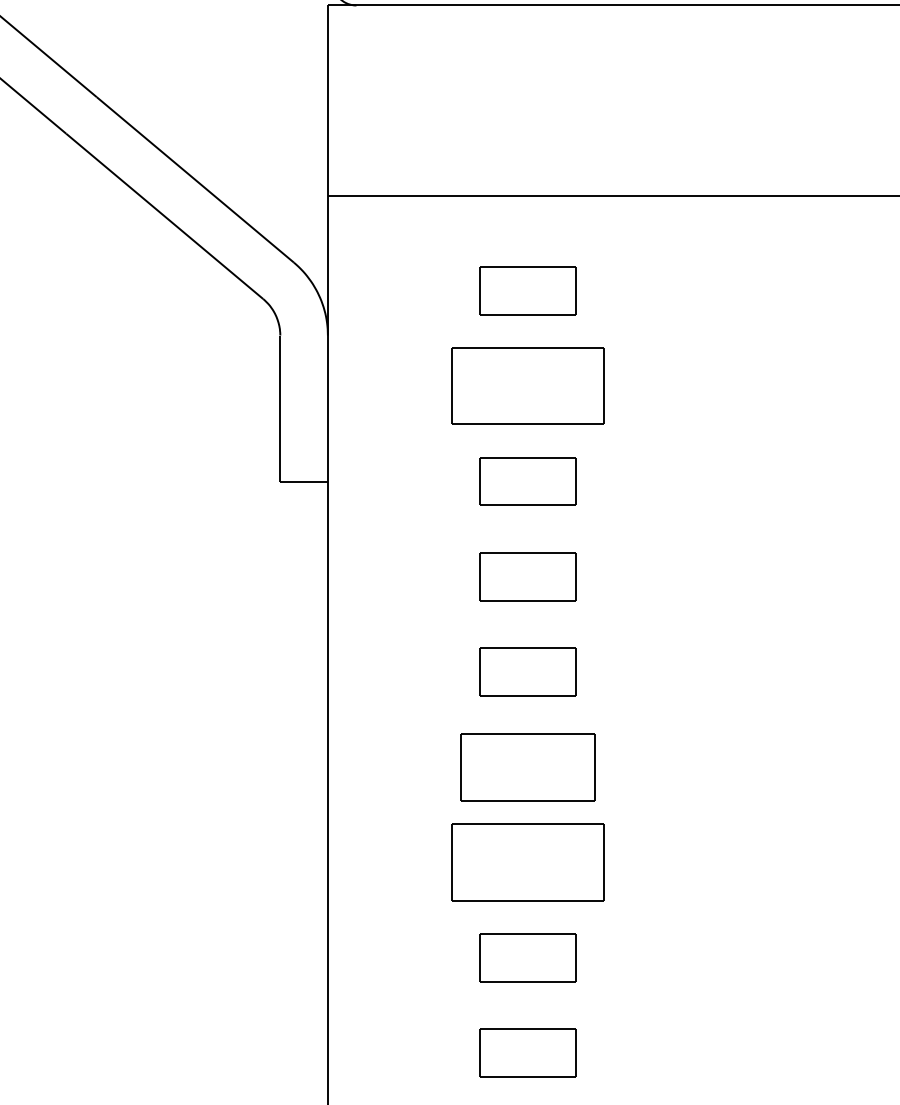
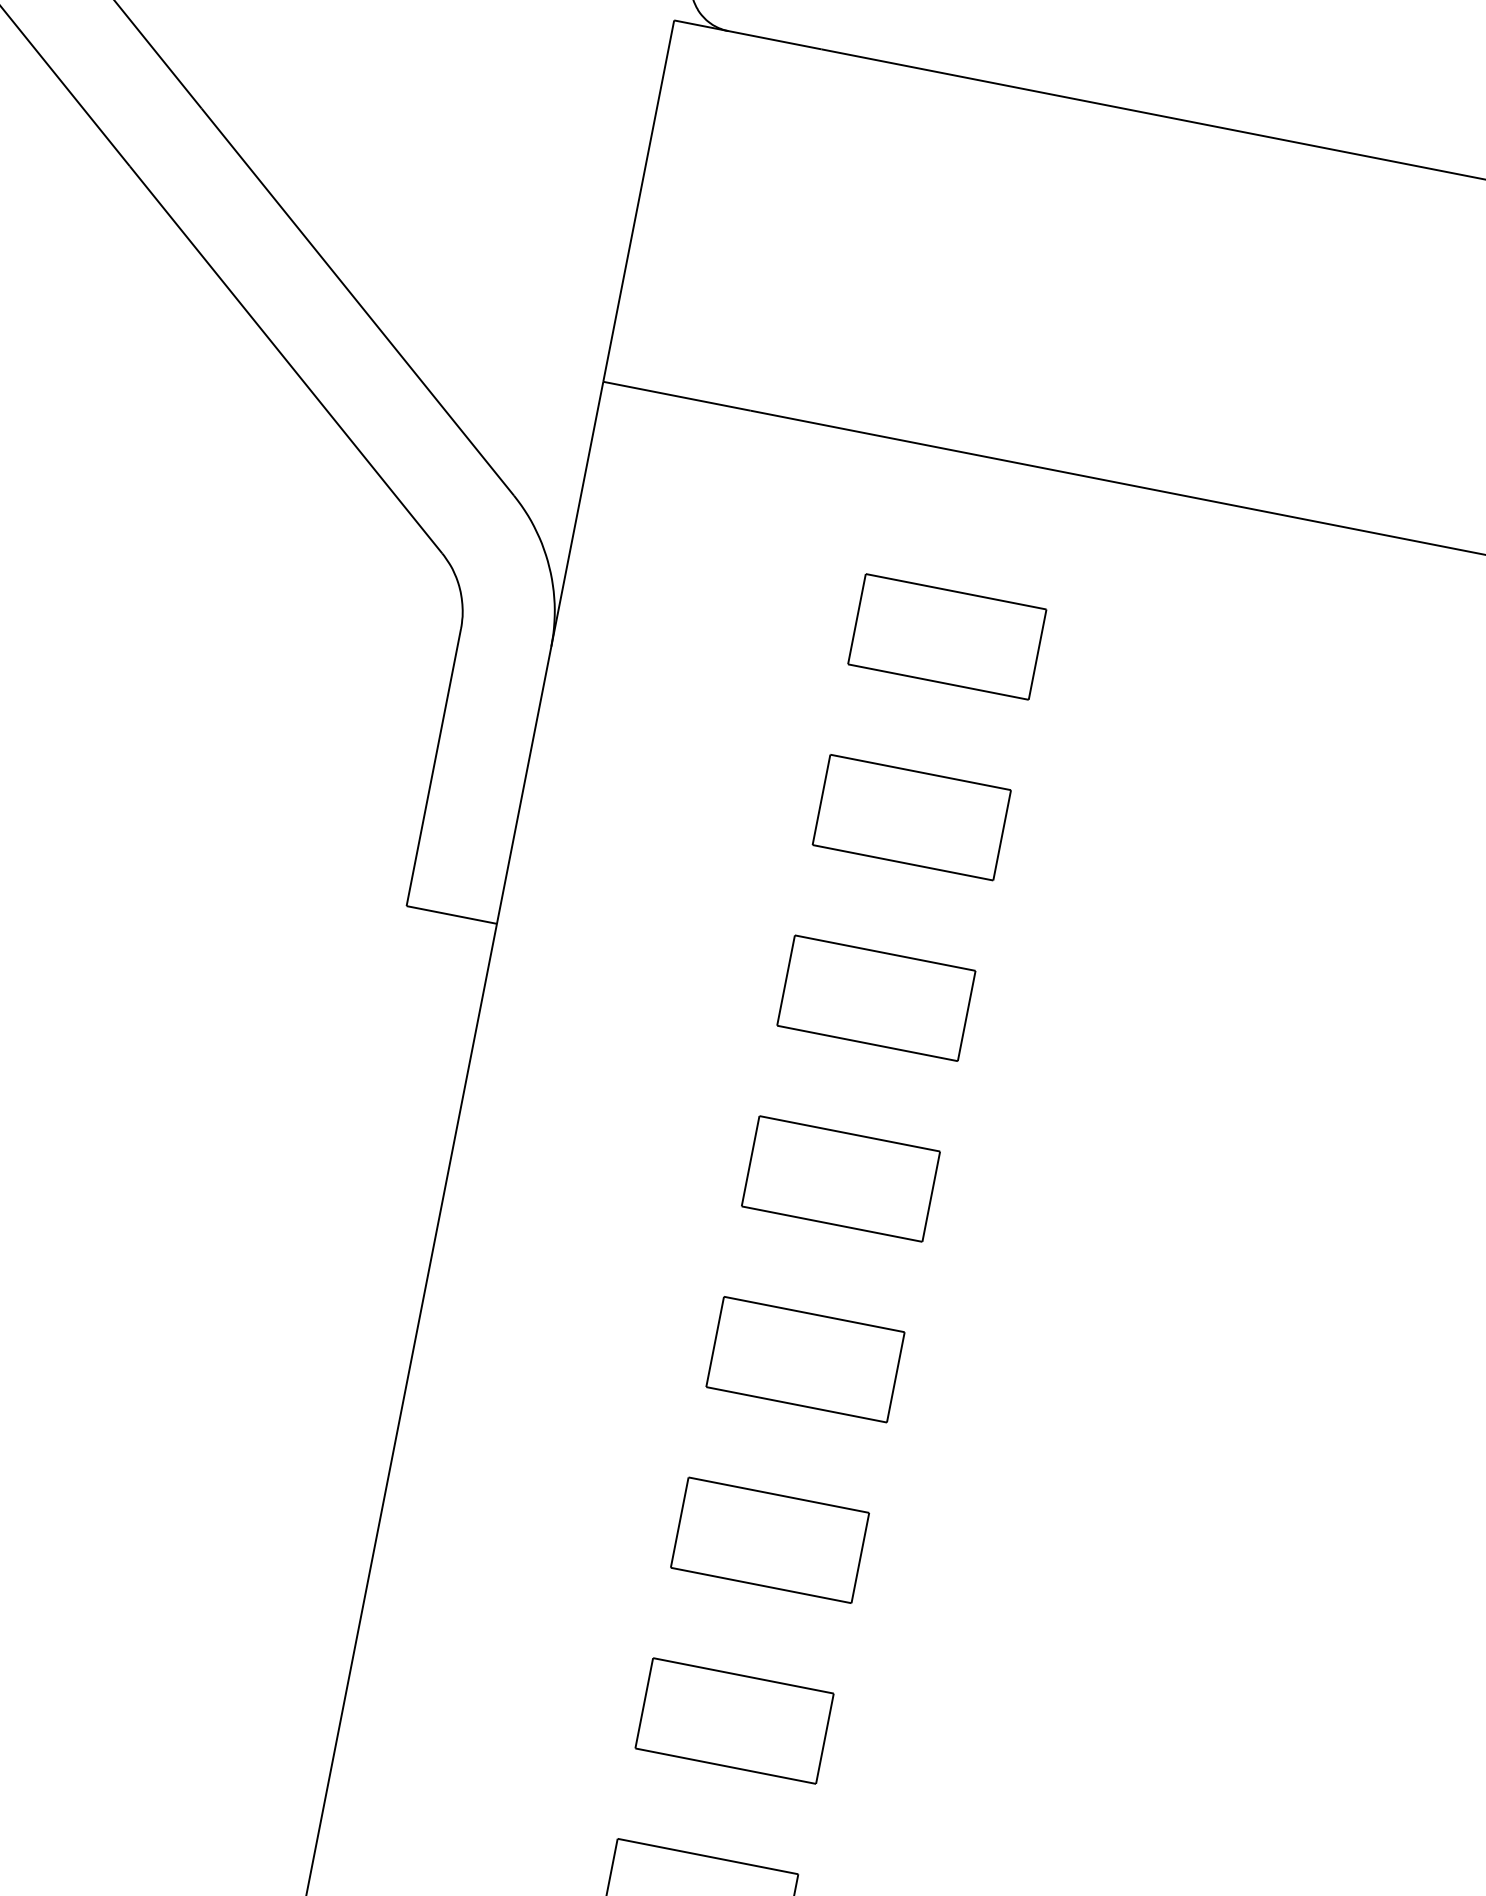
part: (527, 386) -> (911, 817), size x0.62
part: (527, 767) -> (769, 1540), size x0.71
part: (527, 862) -> (733, 1720), size x0.62

